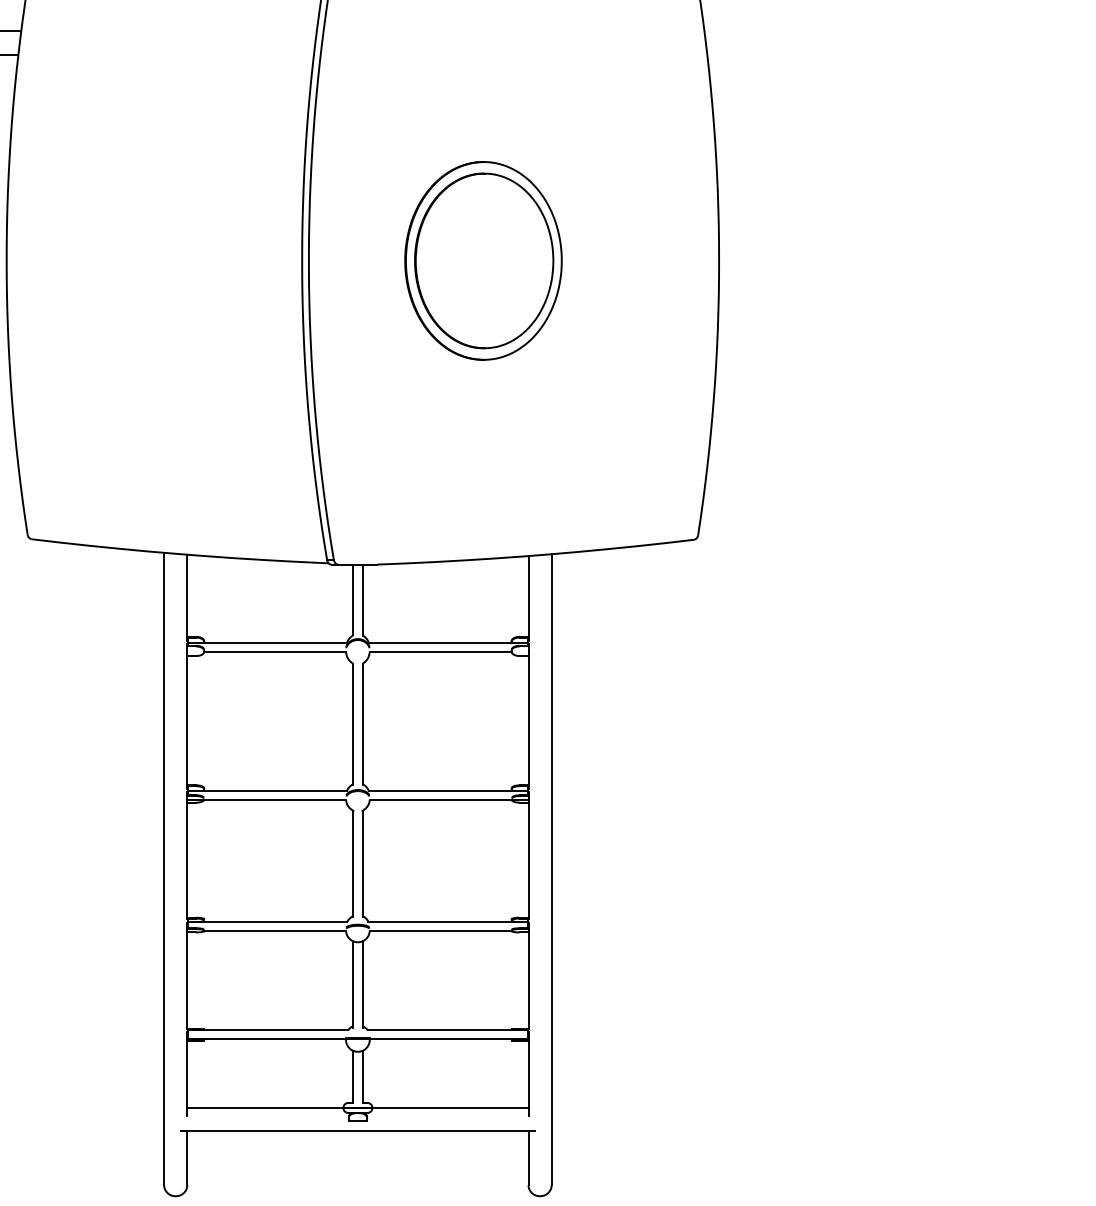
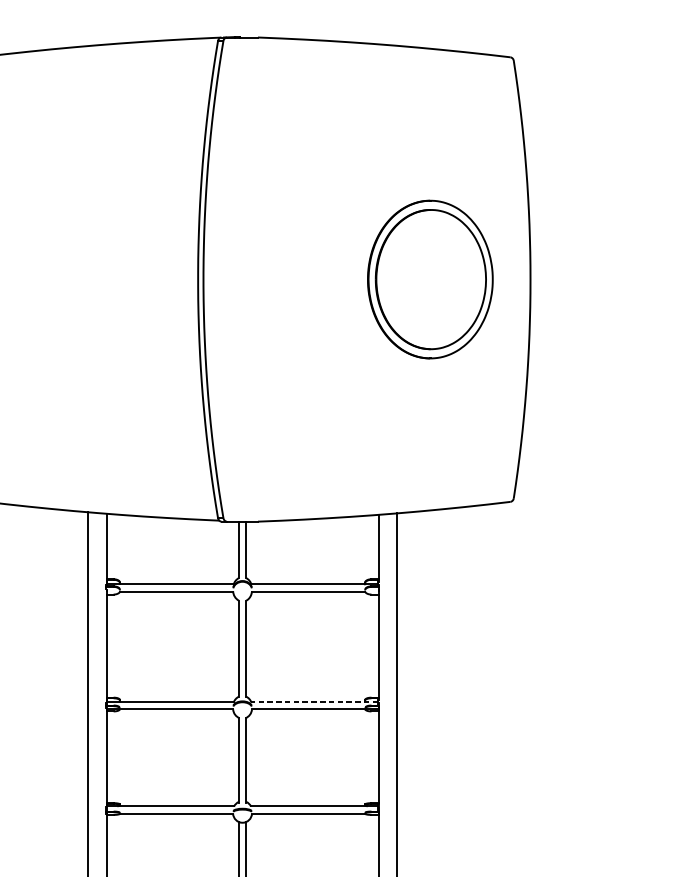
part: (483, 260) -> (430, 279), moved
line: (448, 790) -> (314, 701), solid -> dashed

